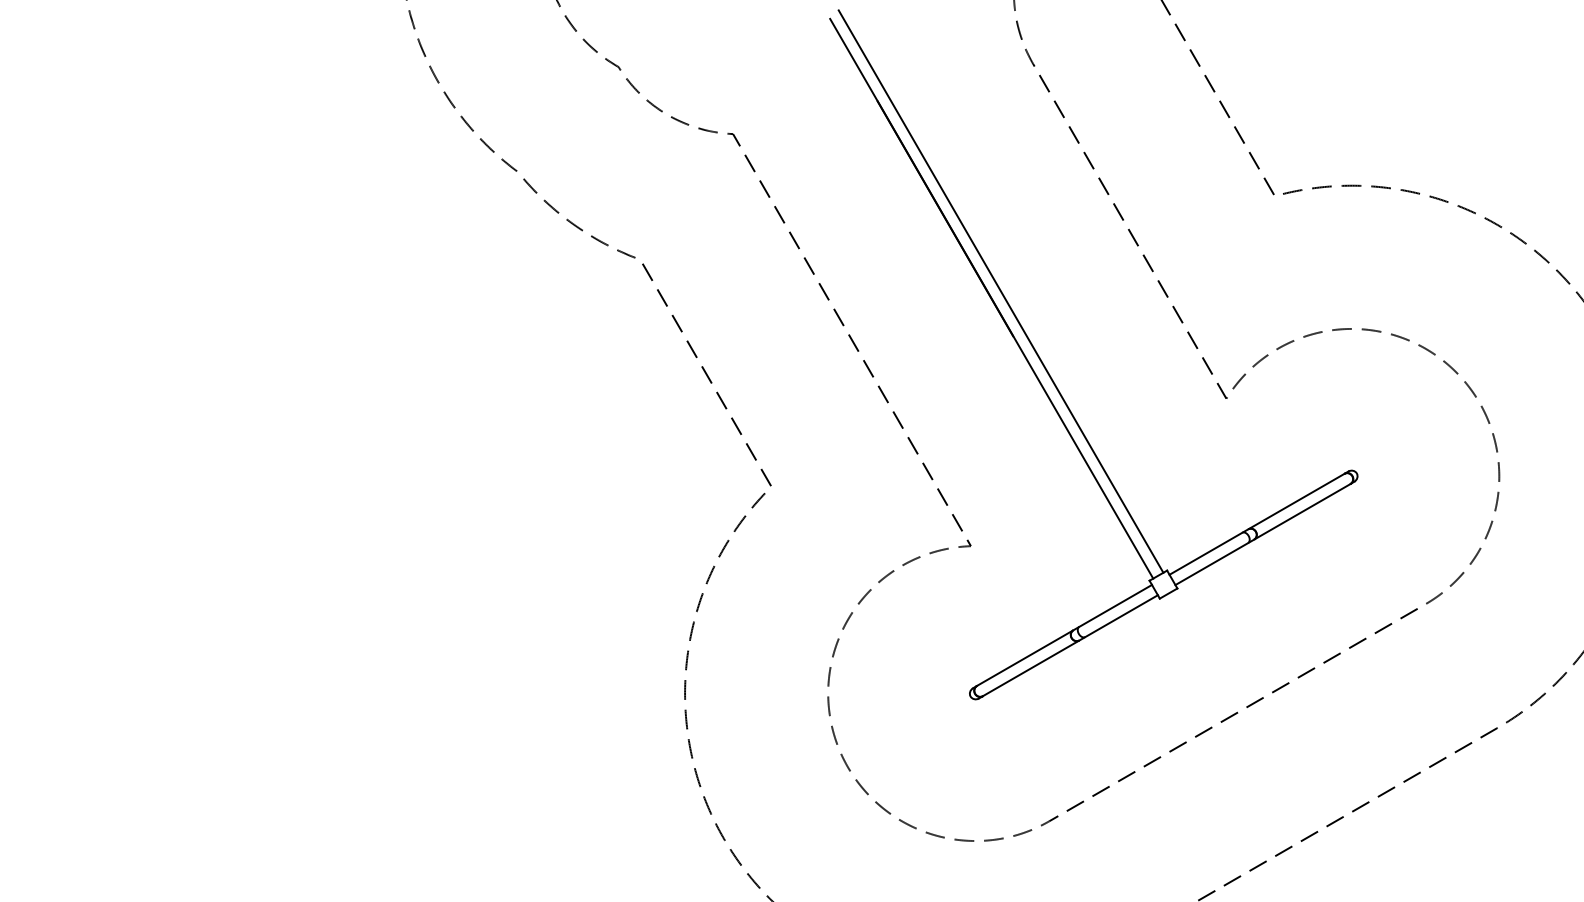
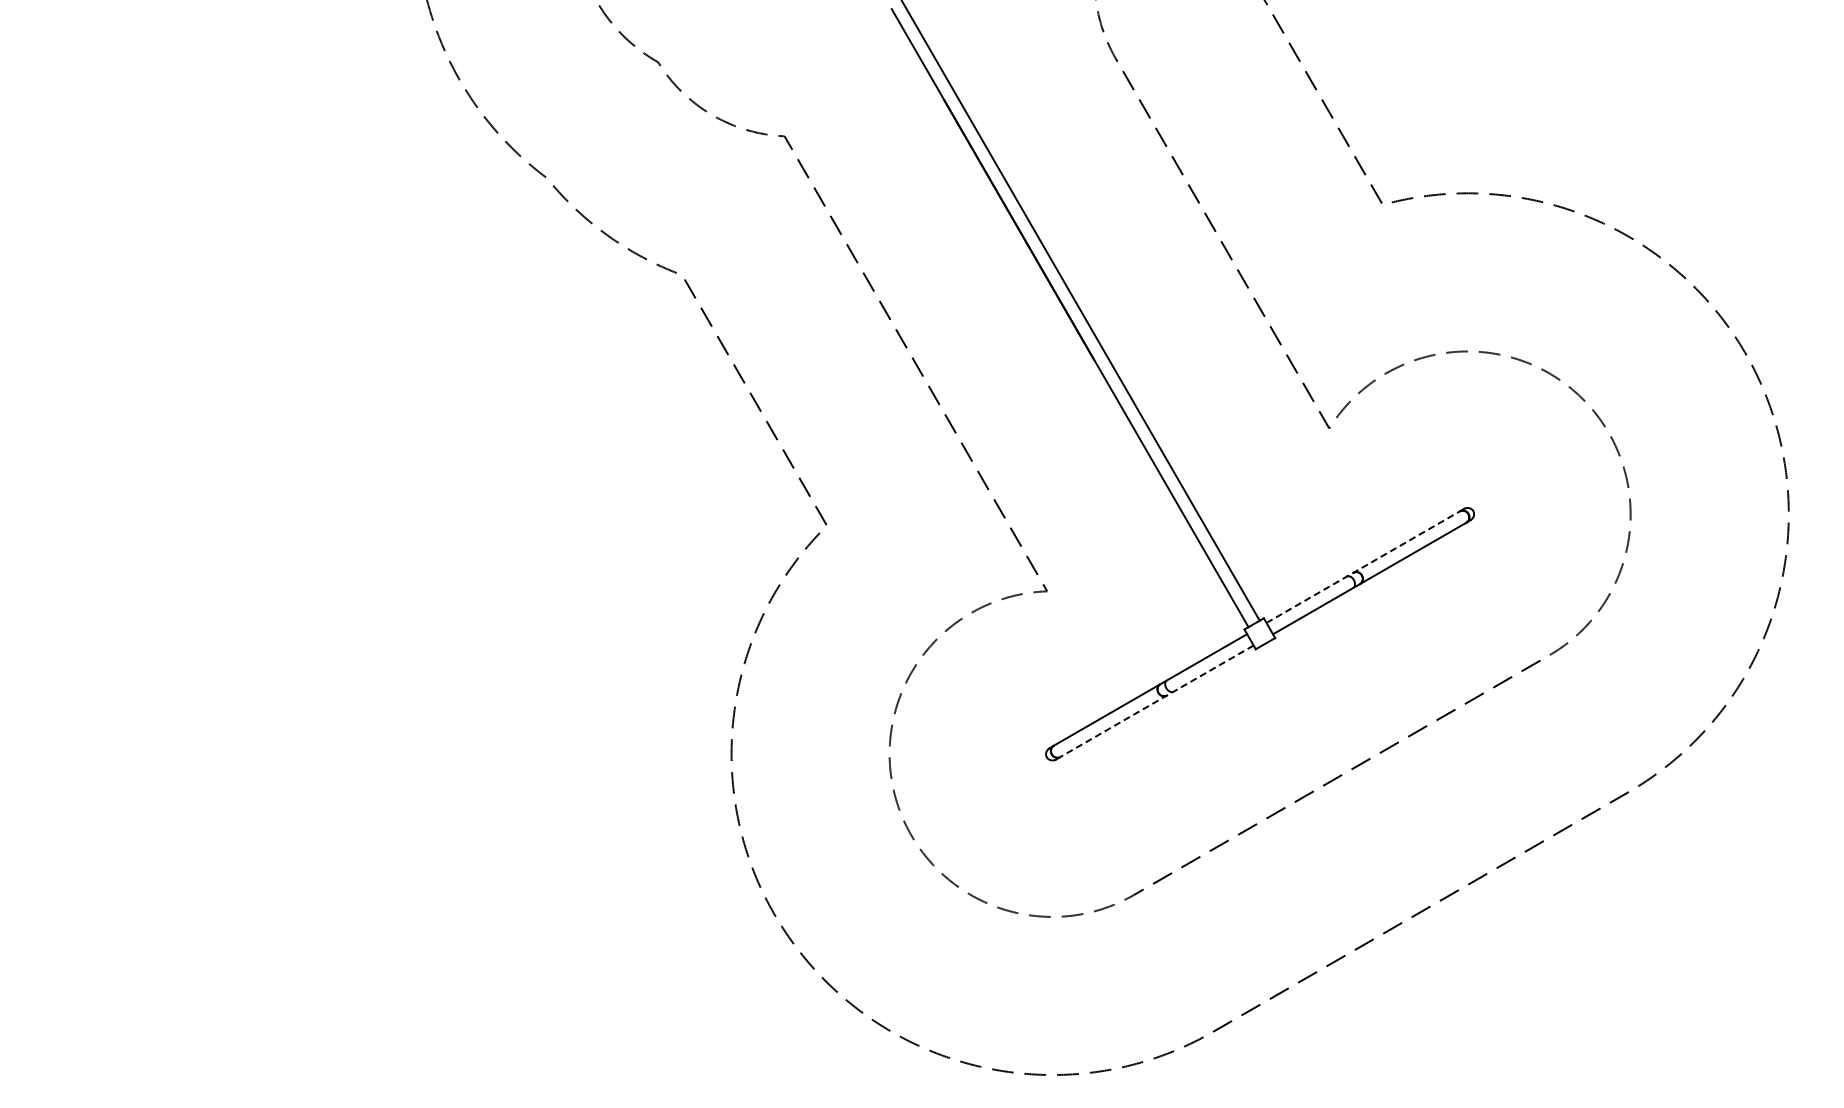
line: (1257, 524) -> (1363, 567), solid -> dashed
line: (1070, 645) -> (1157, 701), solid -> dashed

